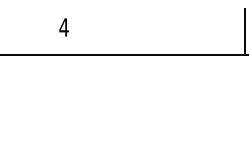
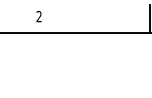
text: (63, 27) -> (38, 16), 4 -> 2

